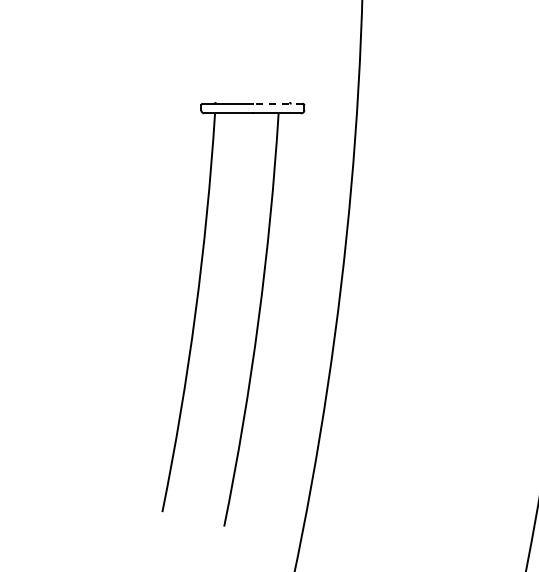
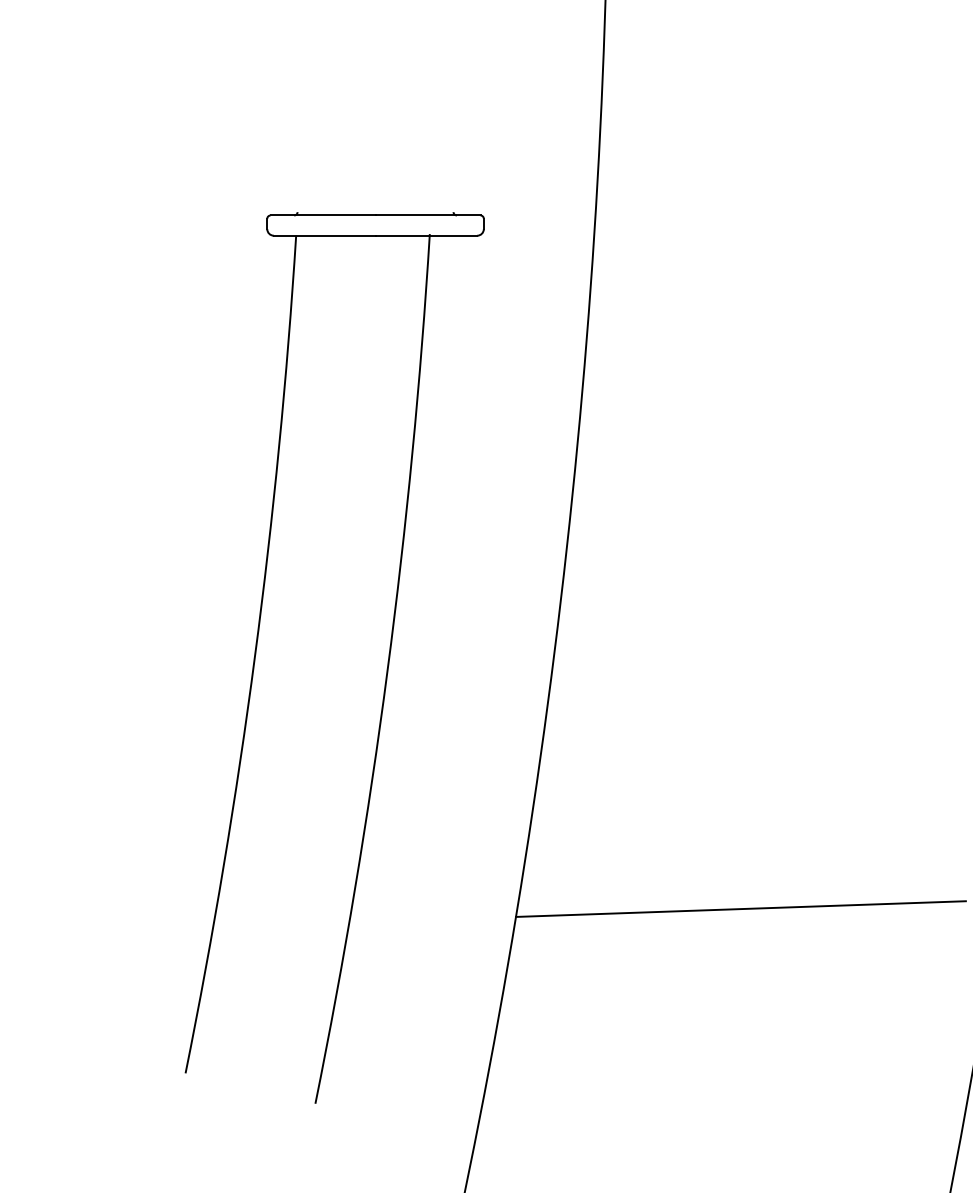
line: (277, 103) -> (427, 214), dashed -> solid
line: (426, 433) -> (740, 908), added

